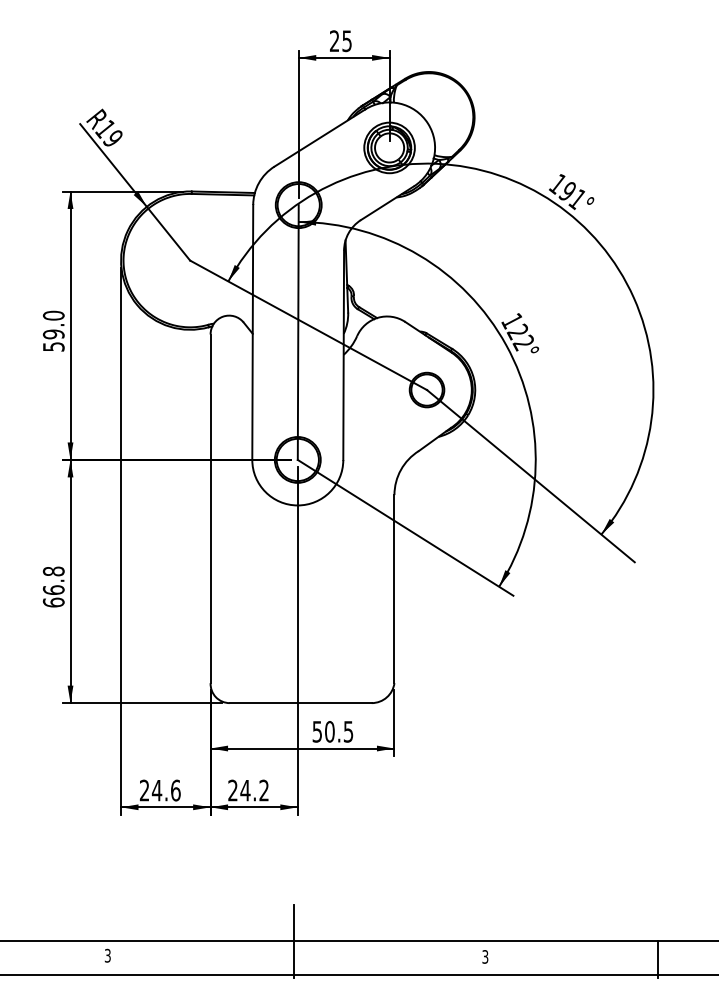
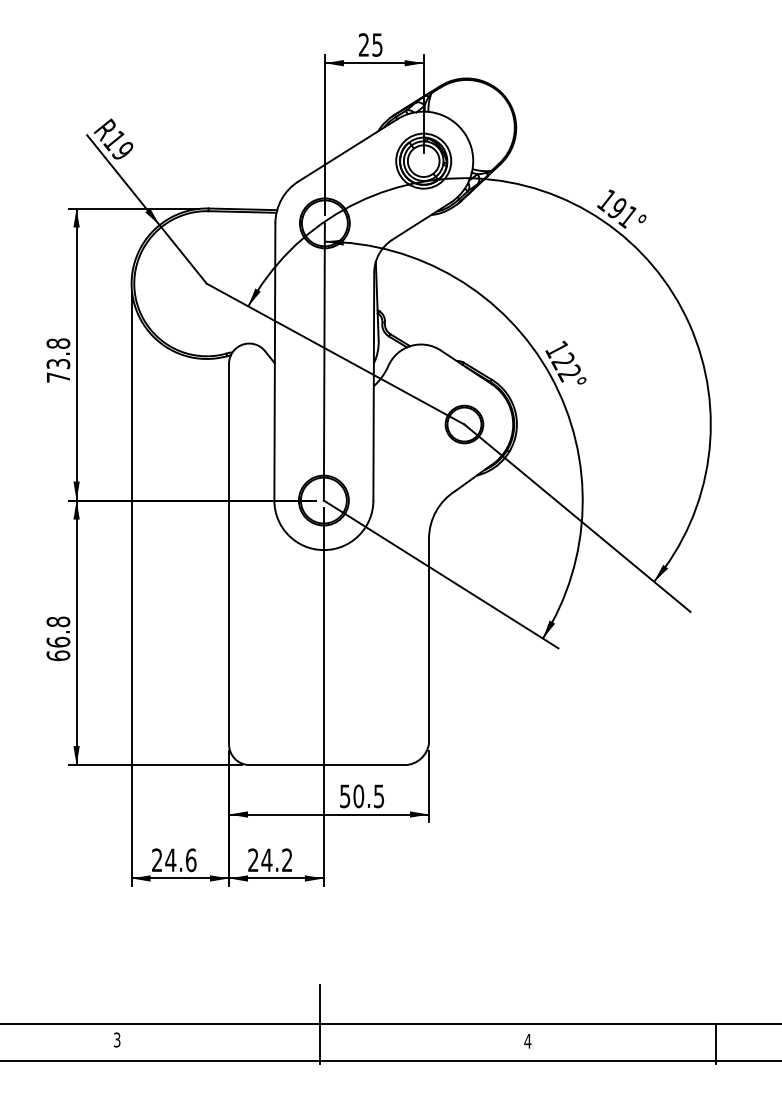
text: (53, 330) -> (58, 359), 59.0 -> 73.8
text: (485, 956) -> (528, 1040), 3 -> 4

